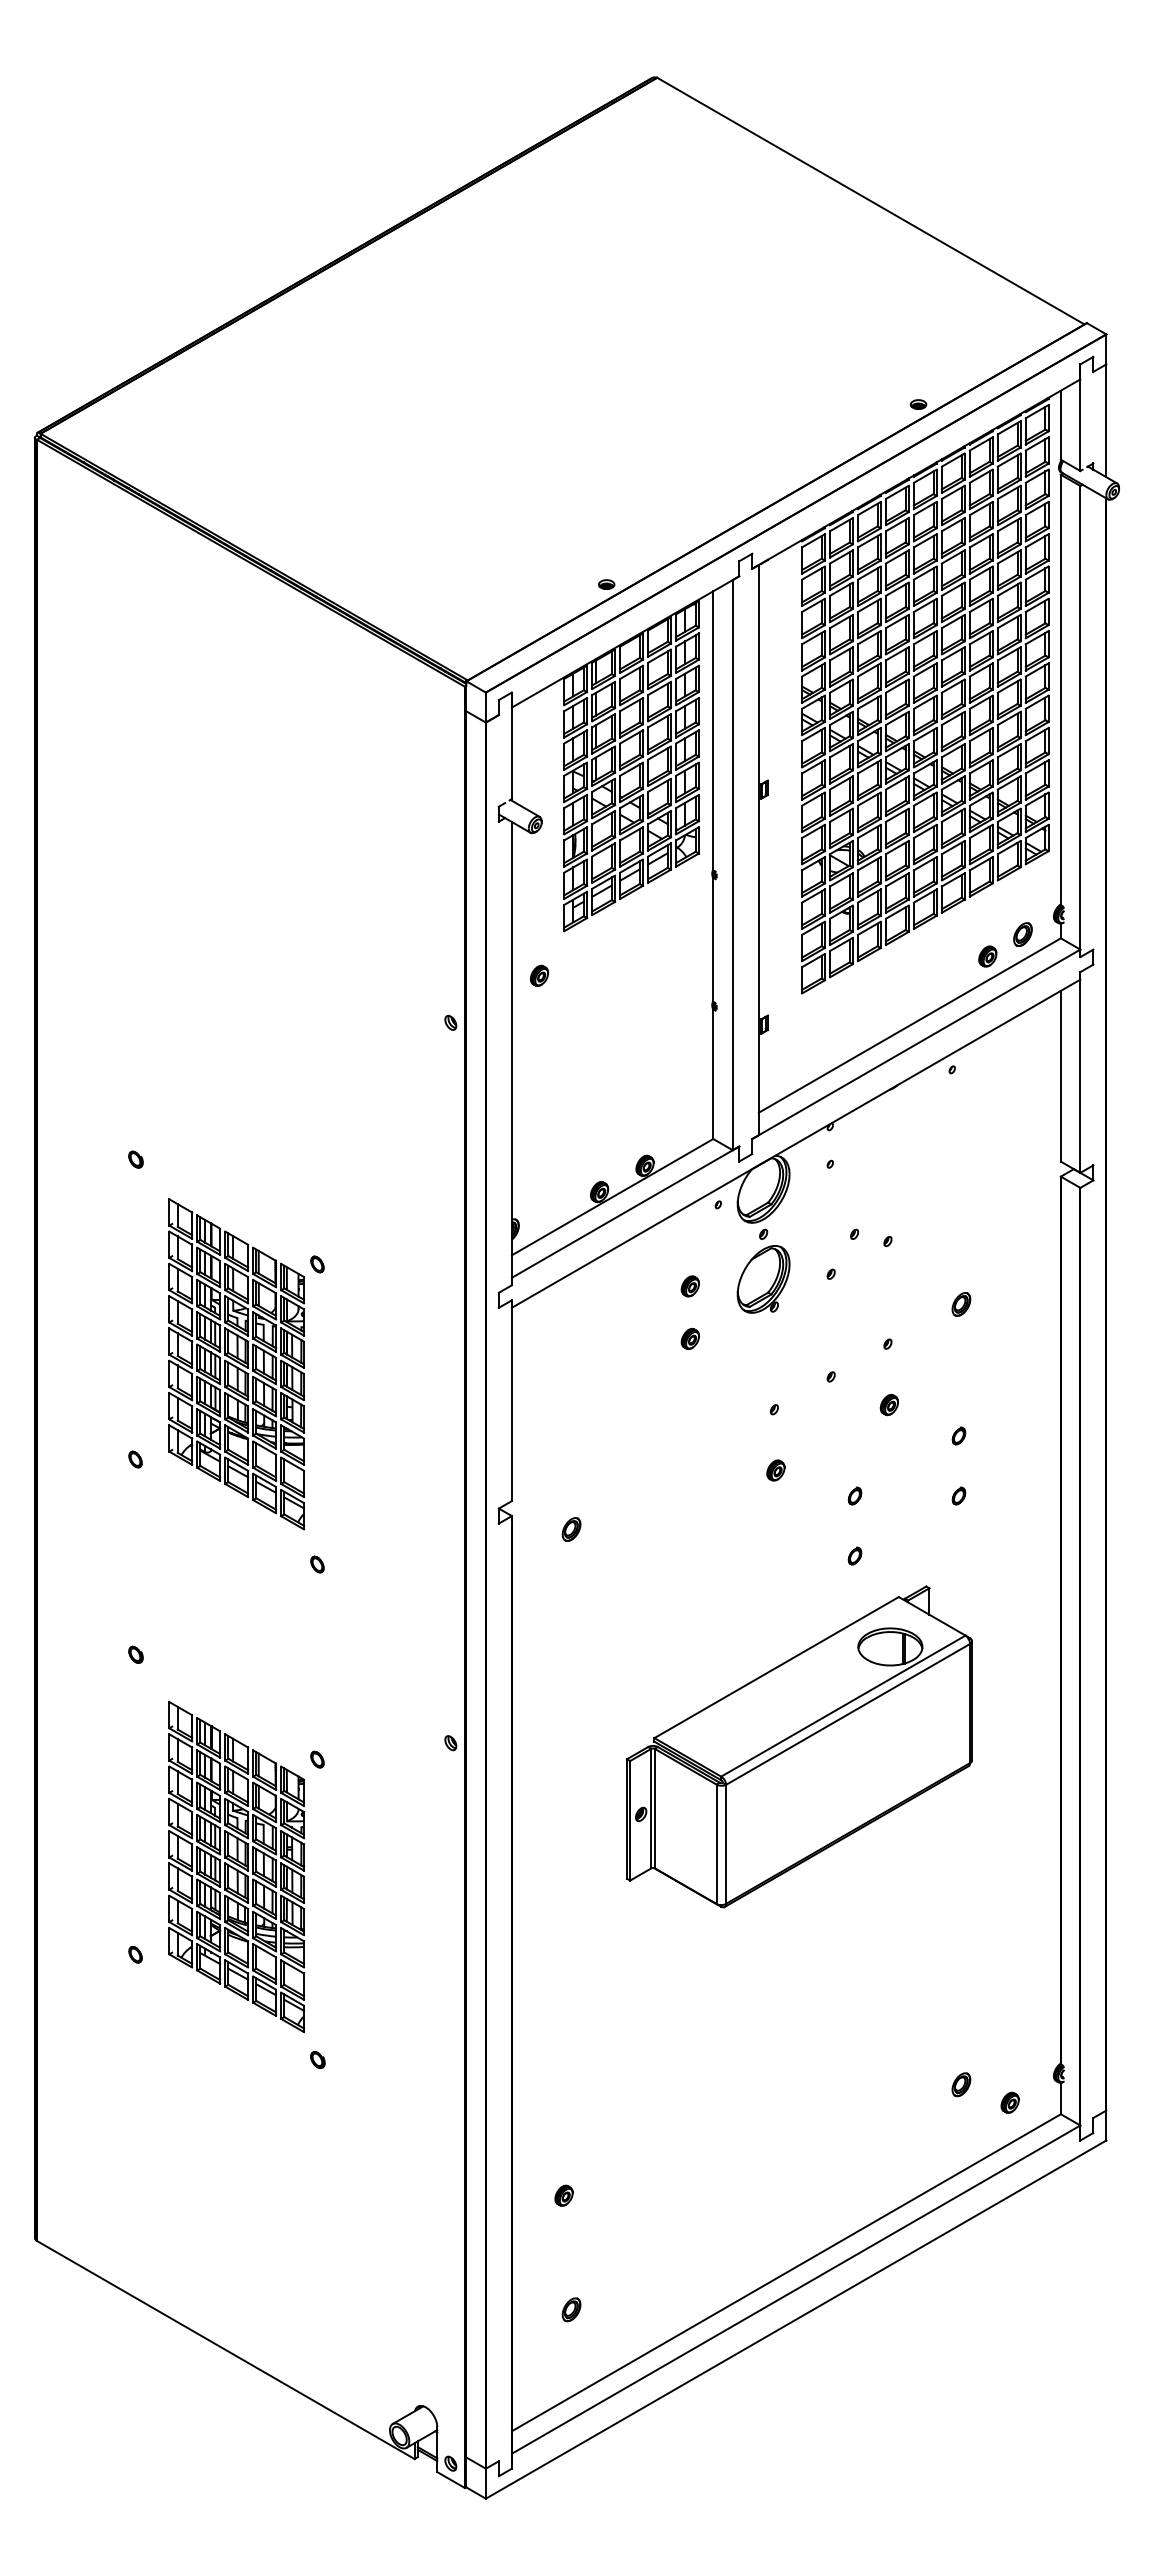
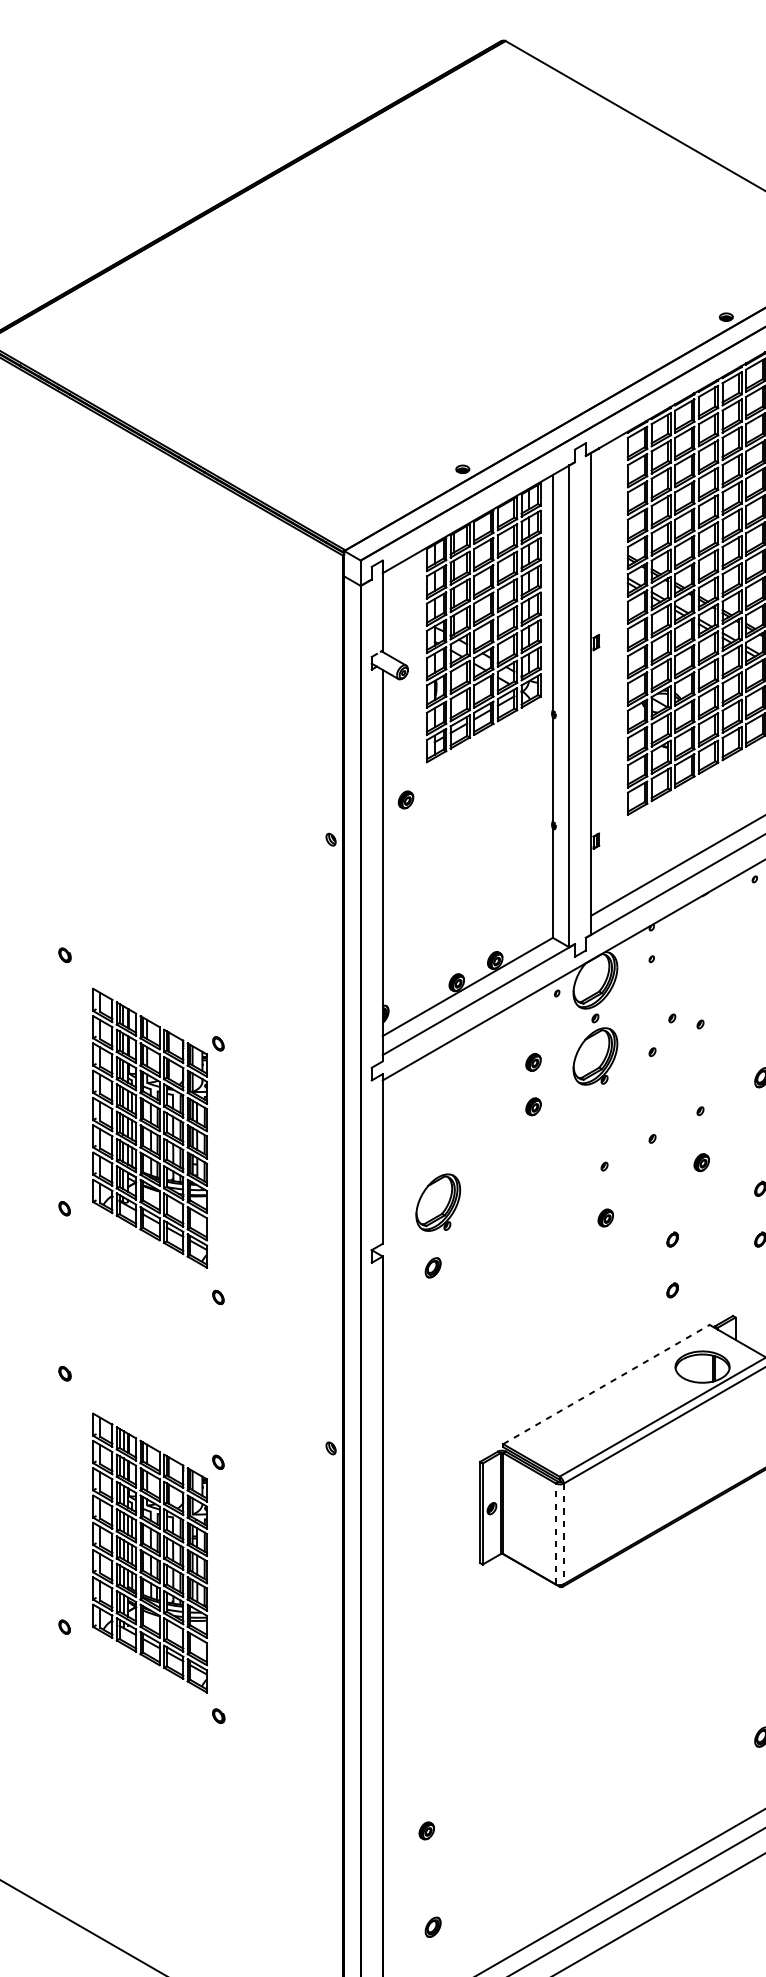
part: (577, 1452) -> (438, 1202), added
line: (777, 1667) -> (607, 1384), solid -> dashed
line: (716, 1844) -> (555, 1534), solid -> dashed
line: (726, 1844) -> (564, 1534), solid -> dashed

